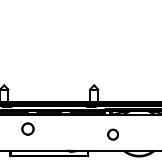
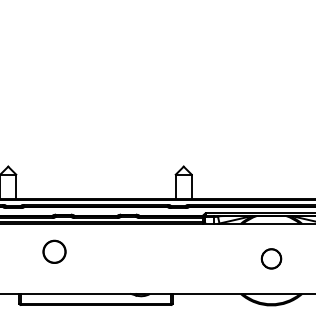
part: (112, 134) -> (270, 258), moved

